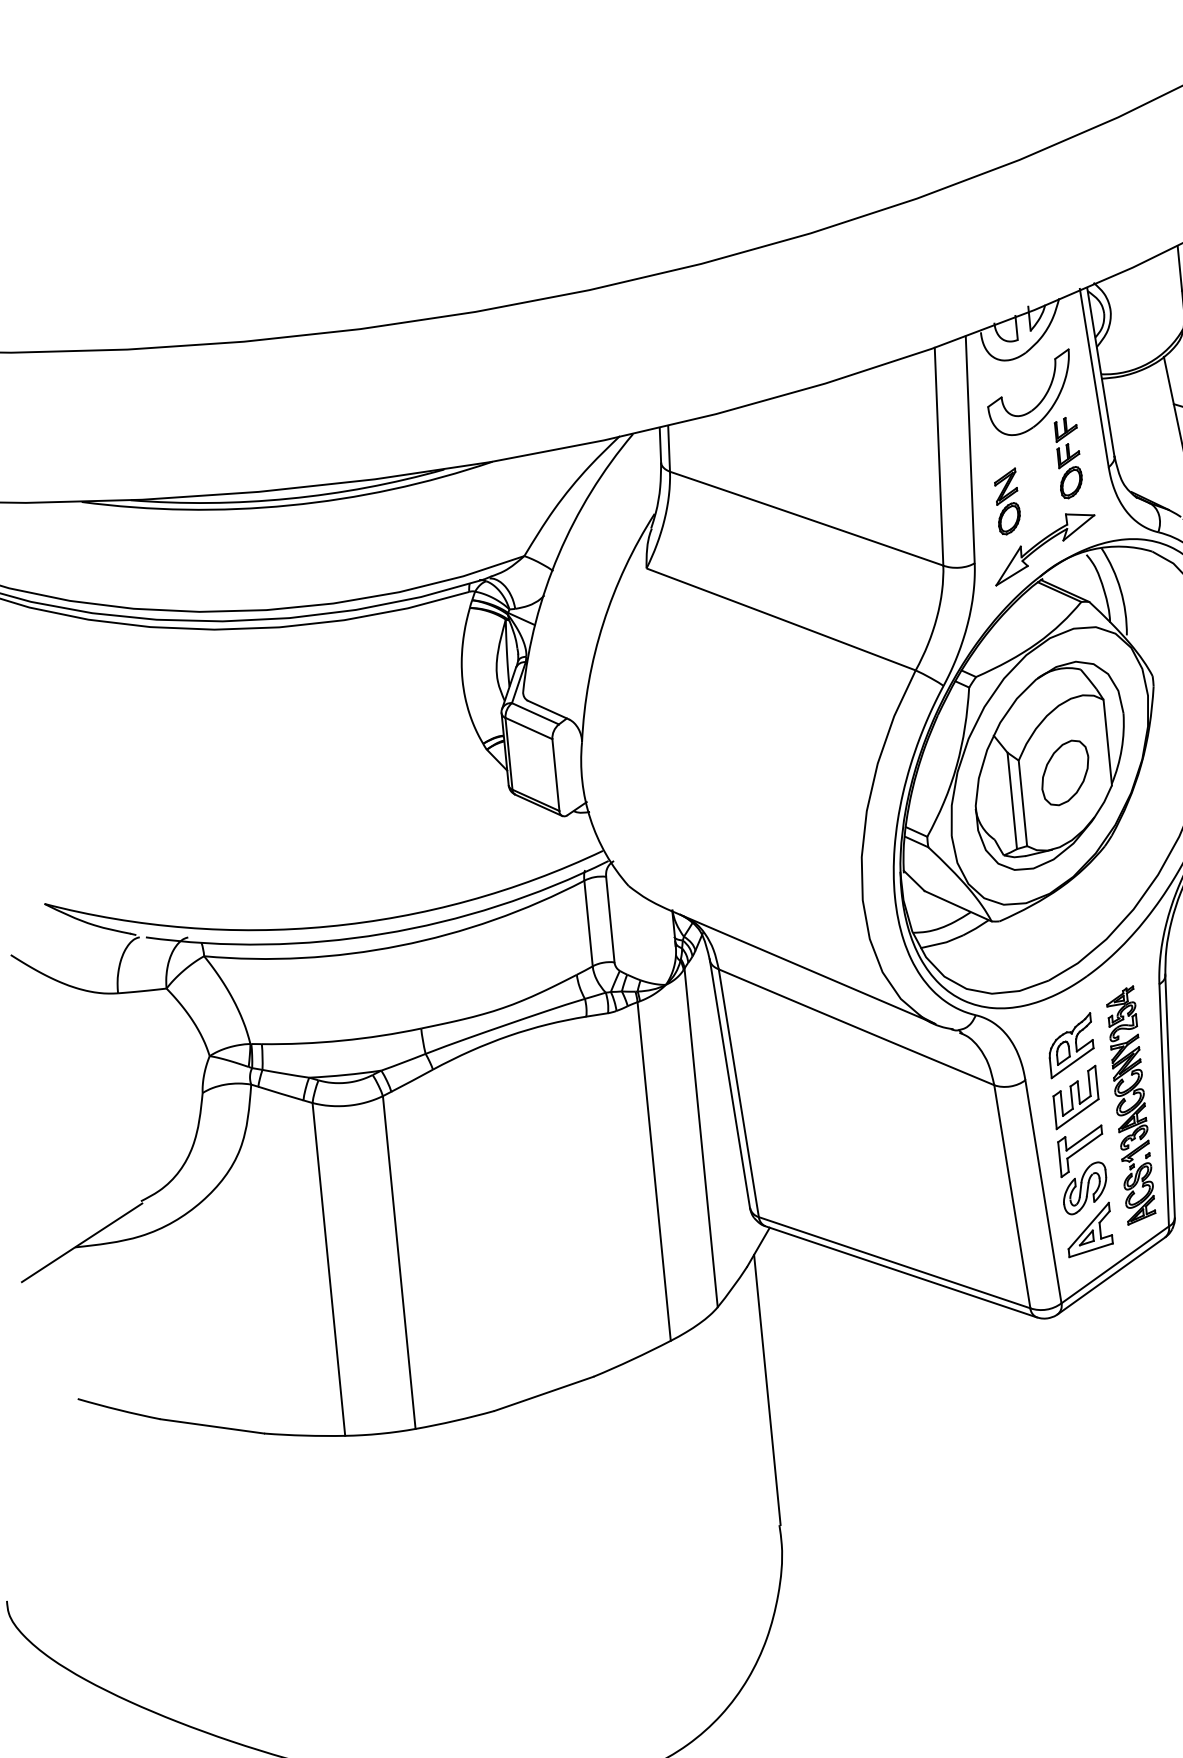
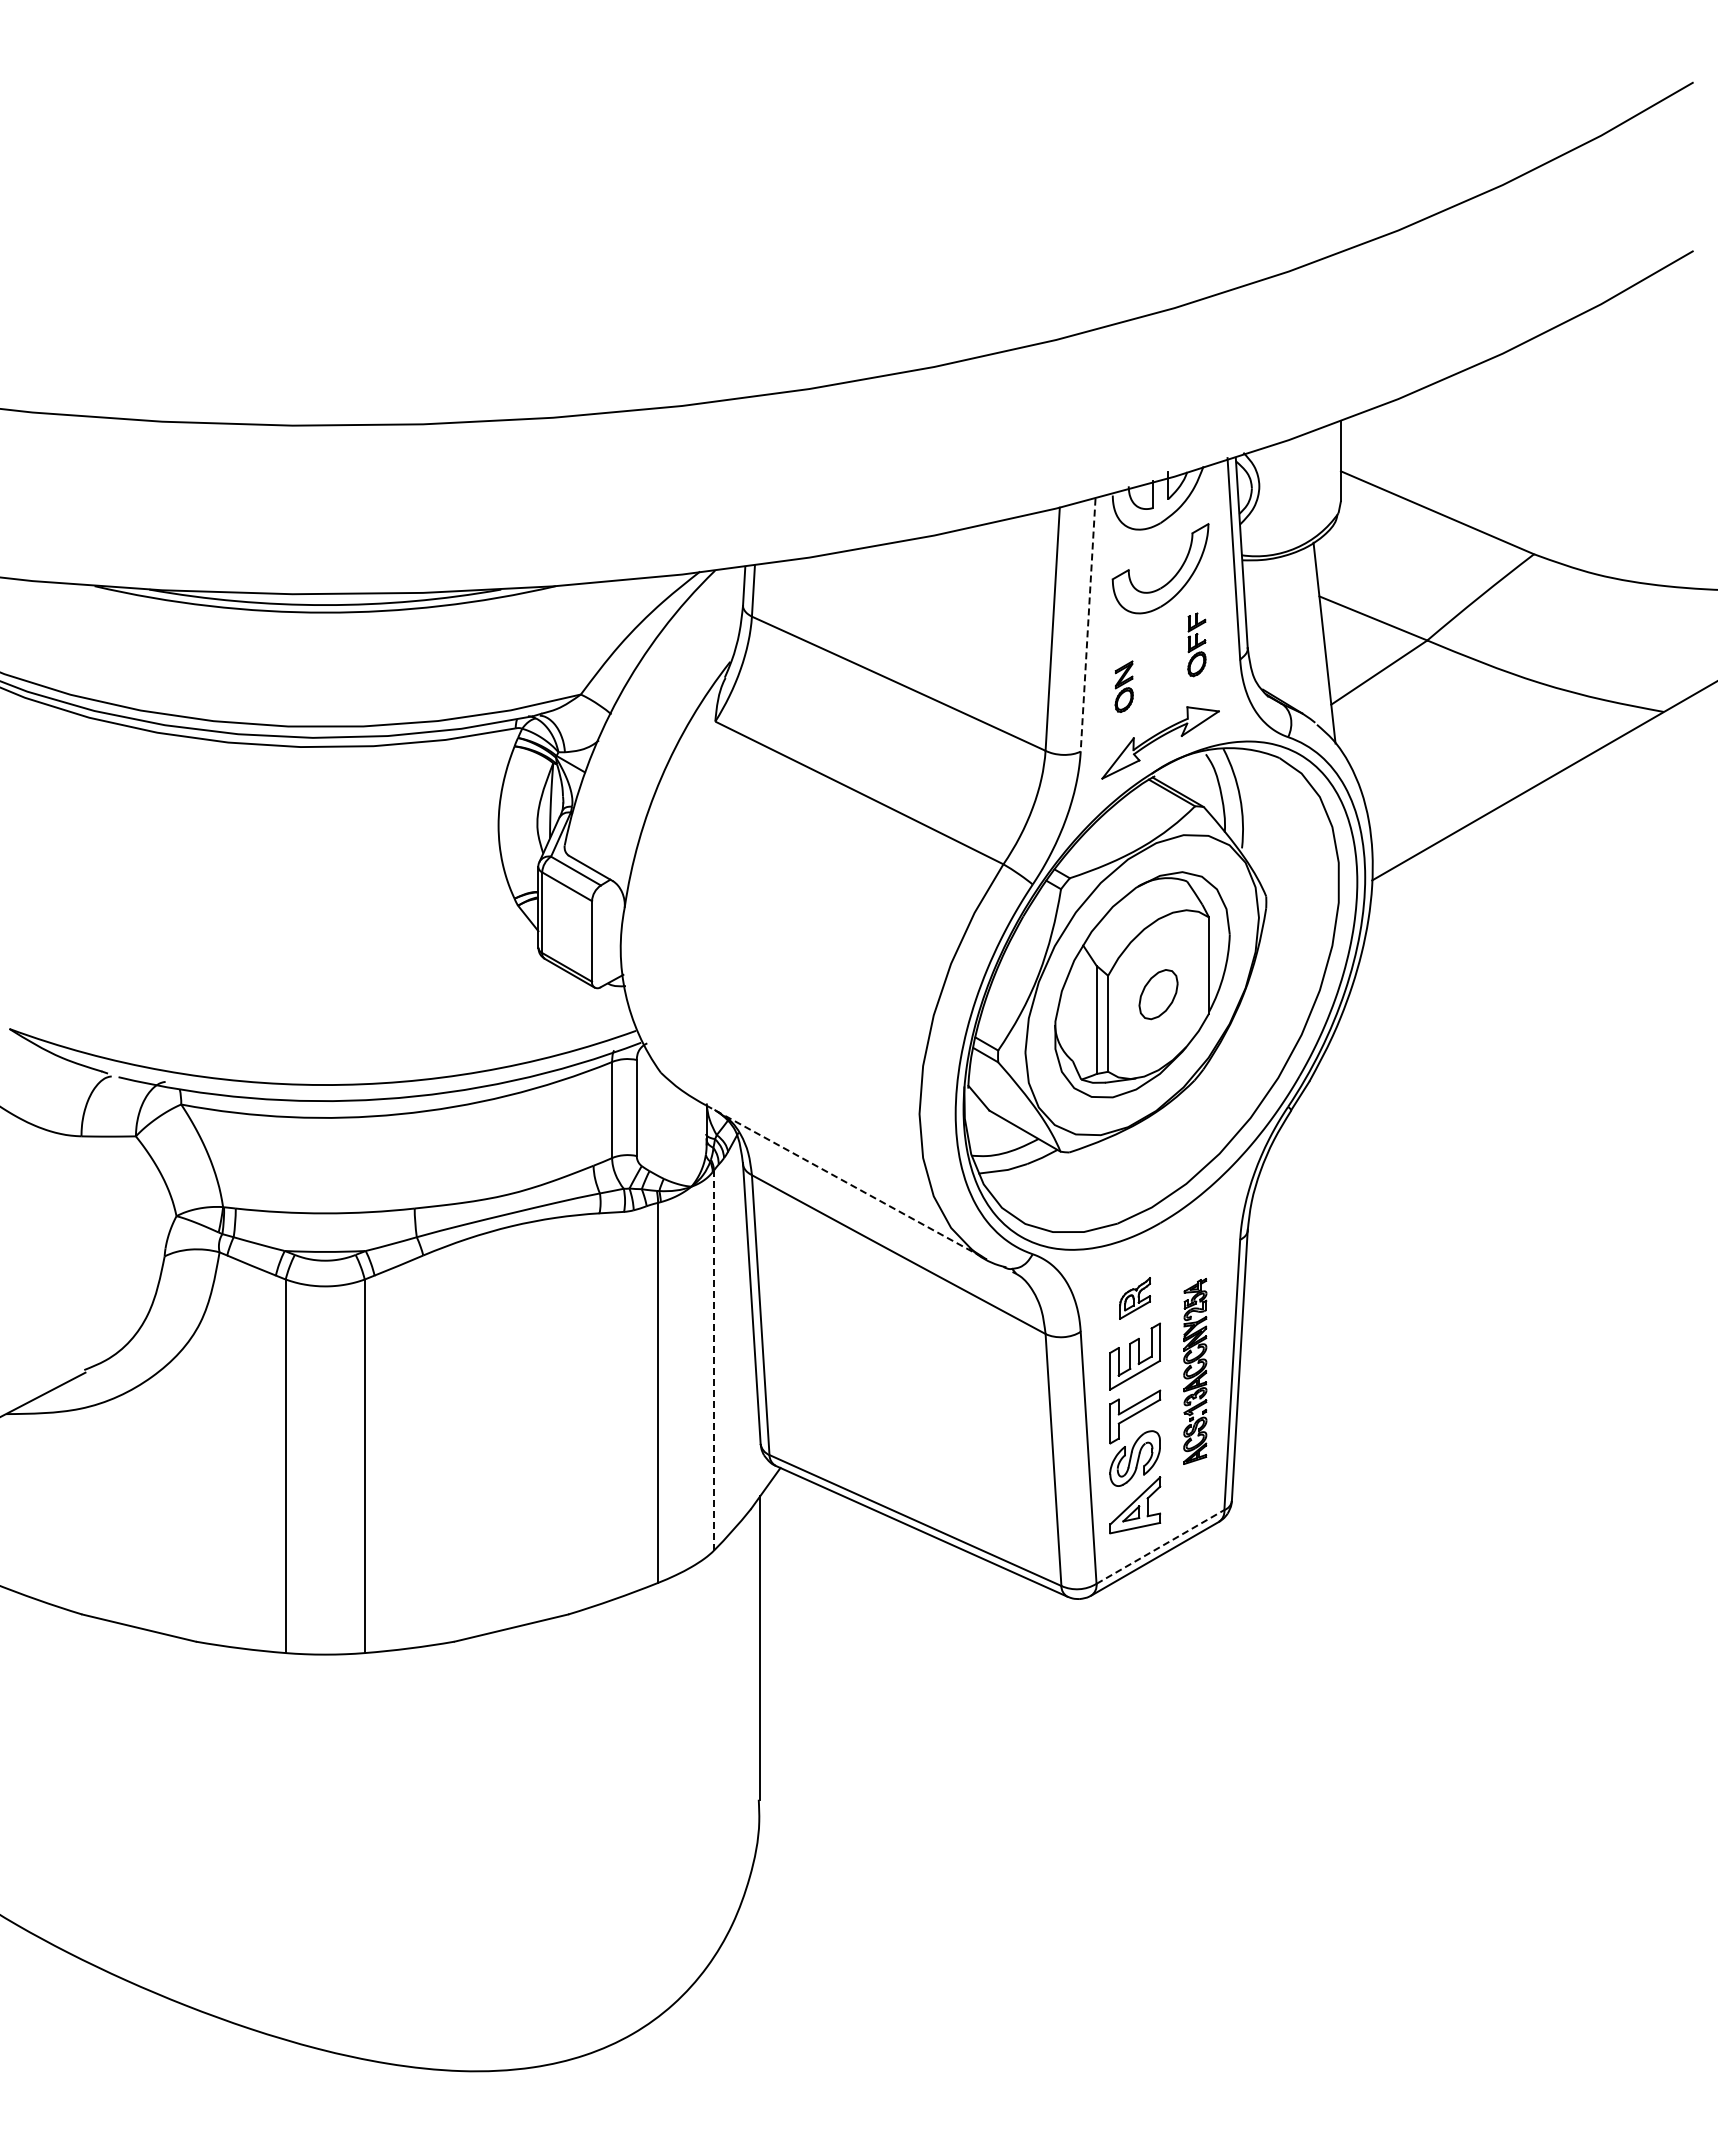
line: (970, 450) -> (1088, 625), solid -> dashed
part: (1068, 457) -> (1196, 644), size x0.7
part: (1008, 501) -> (1124, 686), size x0.7
part: (1065, 772) -> (1158, 994), size x0.7
line: (803, 967) -> (846, 1182), solid -> dashed
part: (1070, 1045) -> (1134, 1298), size x0.6
part: (1131, 1105) -> (1195, 1371), size x0.7
line: (700, 1137) -> (713, 1360), solid -> dashed
line: (1115, 1264) -> (1160, 1546), solid -> dashed

